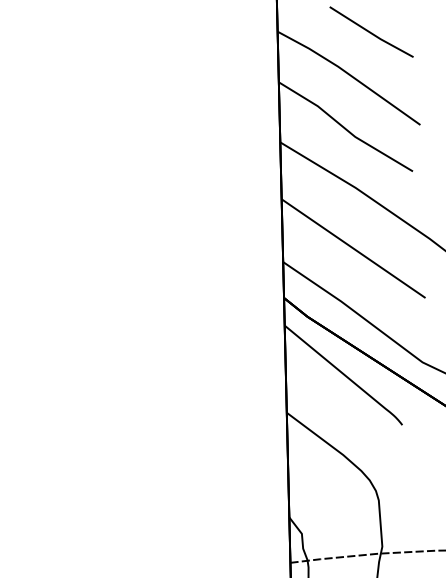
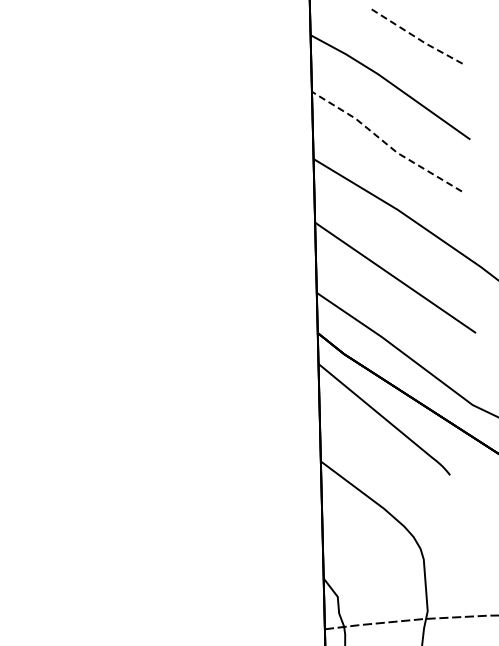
line: (371, 32) -> (415, 36), solid -> dashed
line: (344, 127) -> (385, 142), solid -> dashed

